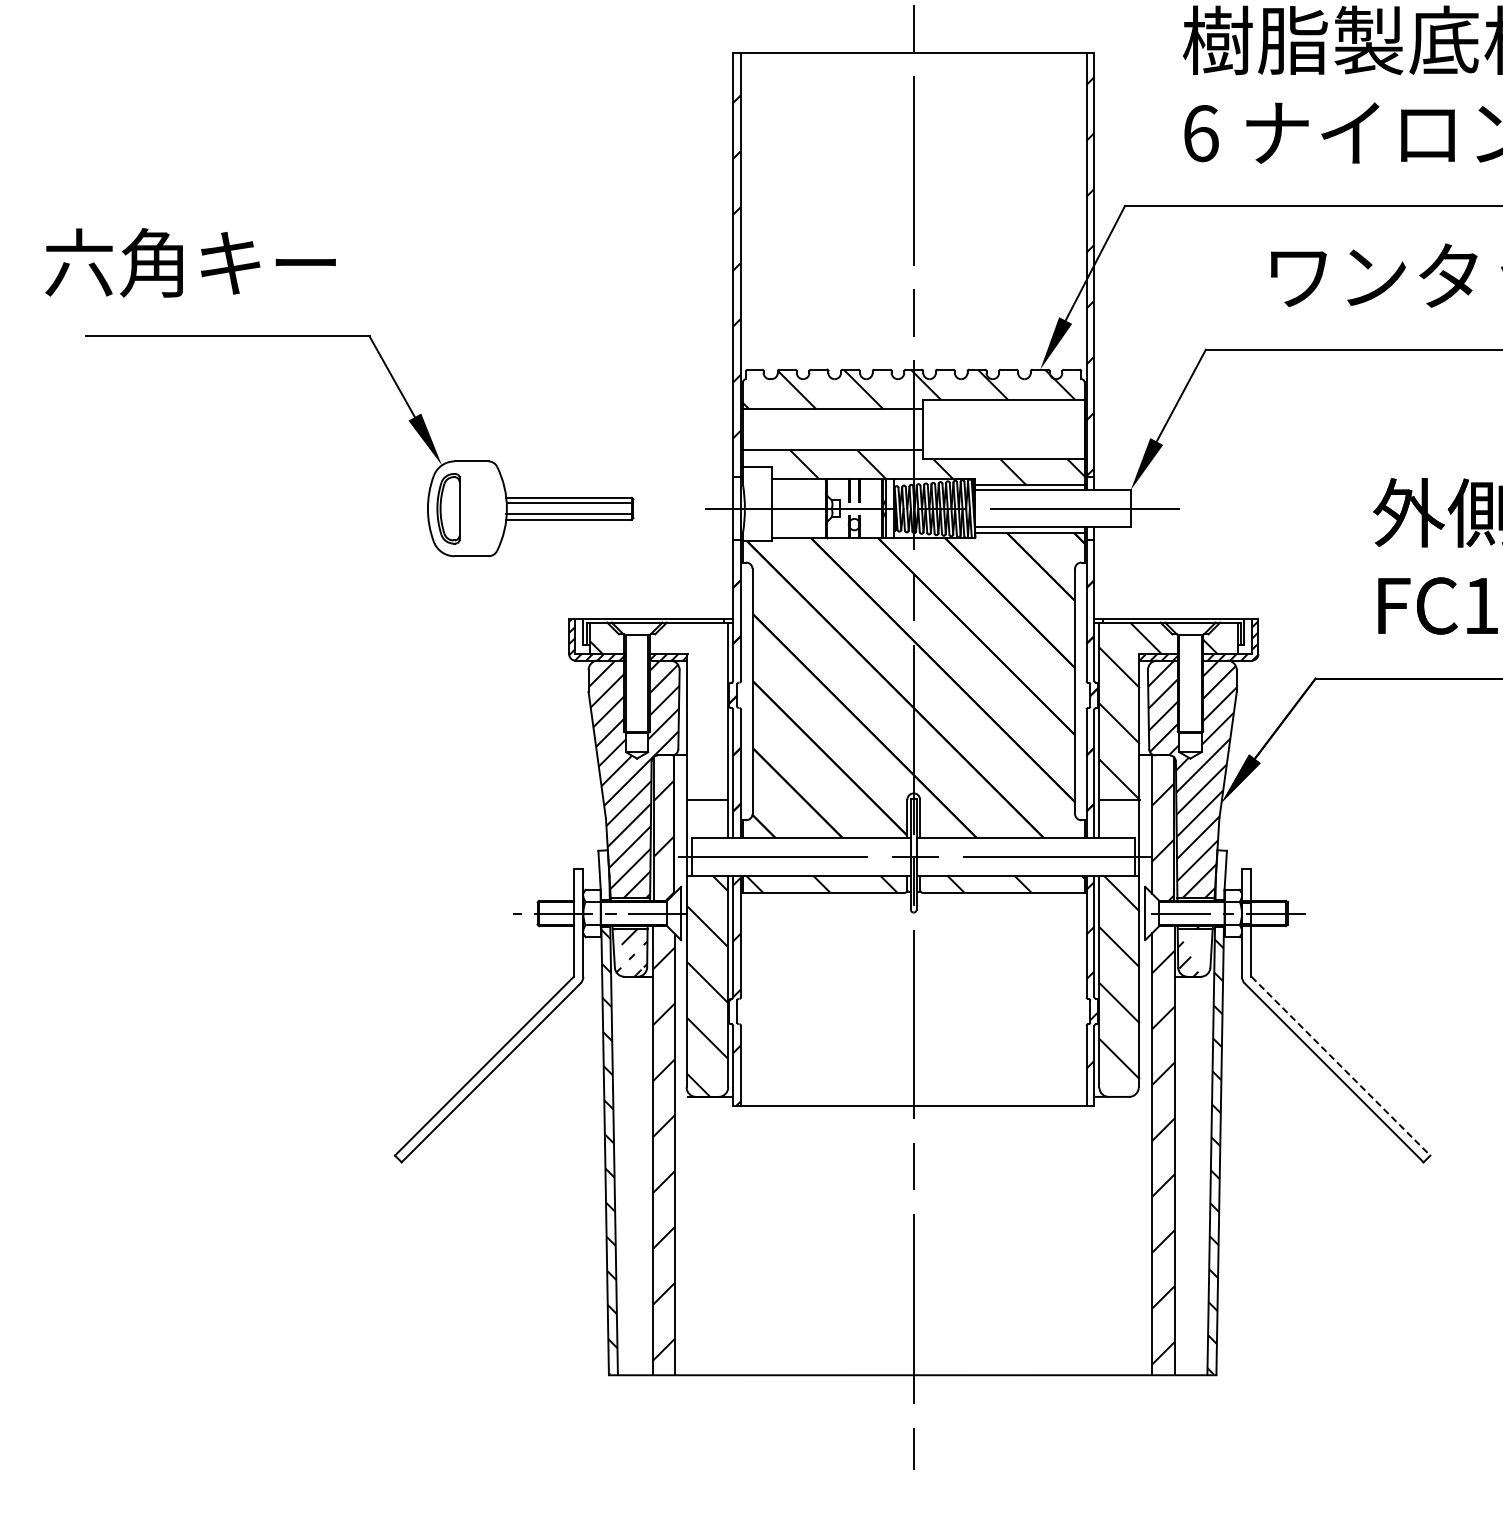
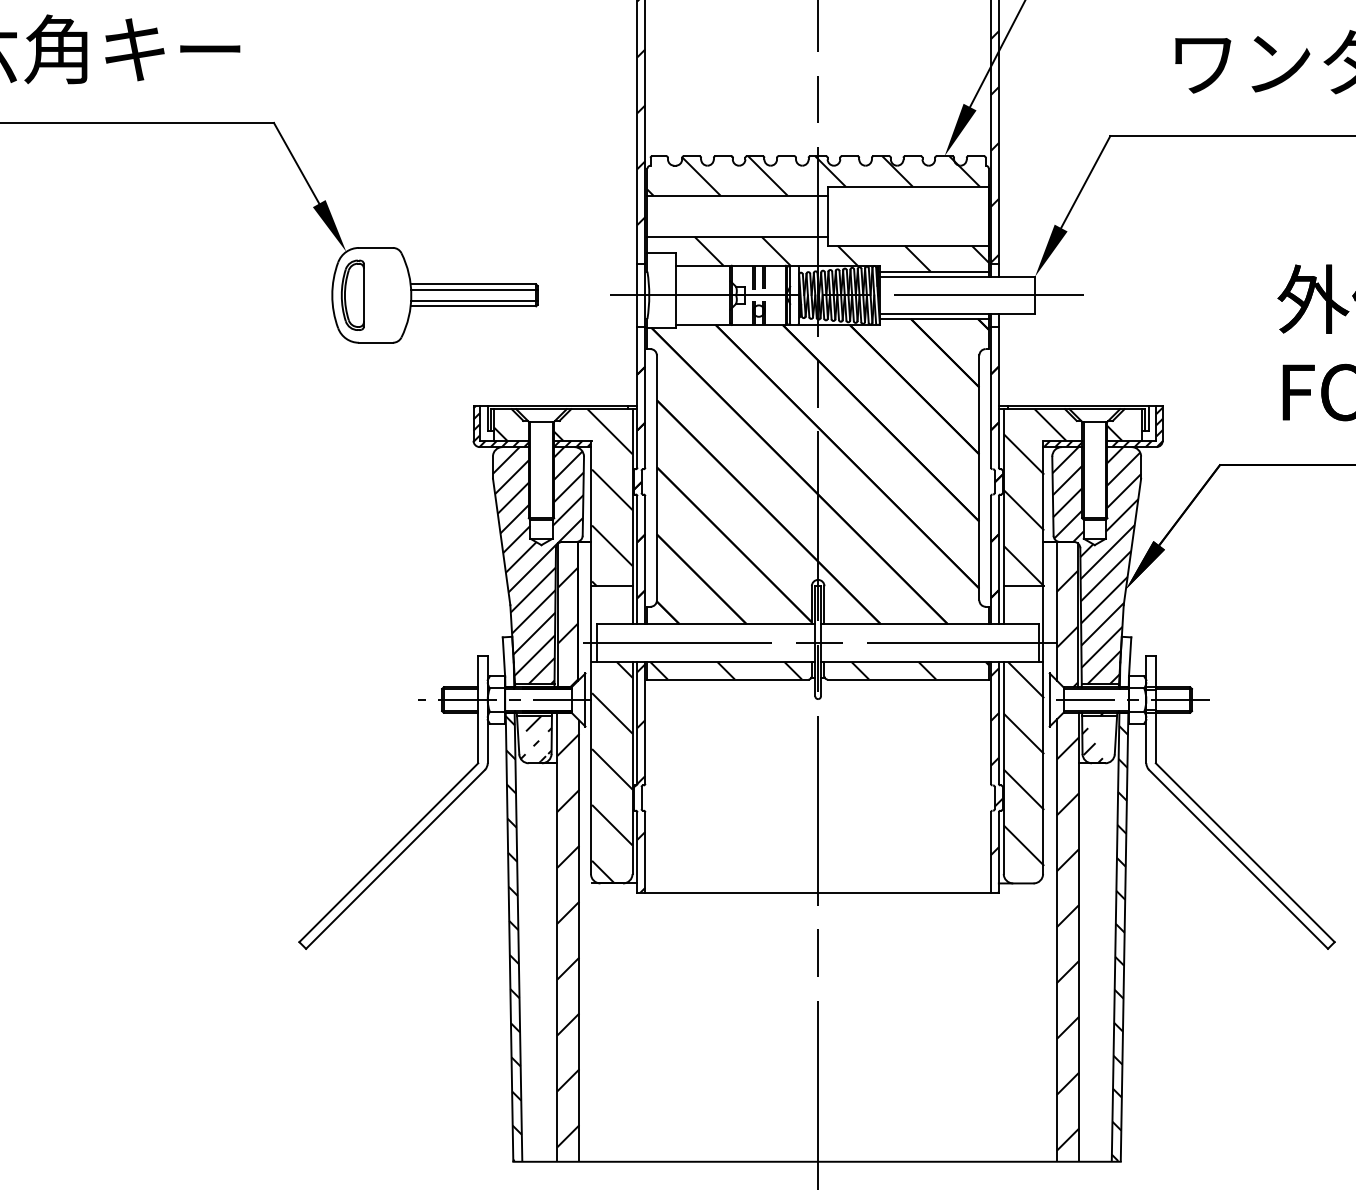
hatch: (688, 710) -> (592, 497), added
line: (1341, 1066) -> (1245, 853), dashed -> solid

